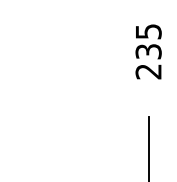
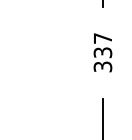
text: (149, 51) -> (103, 52), 235 -> 337

